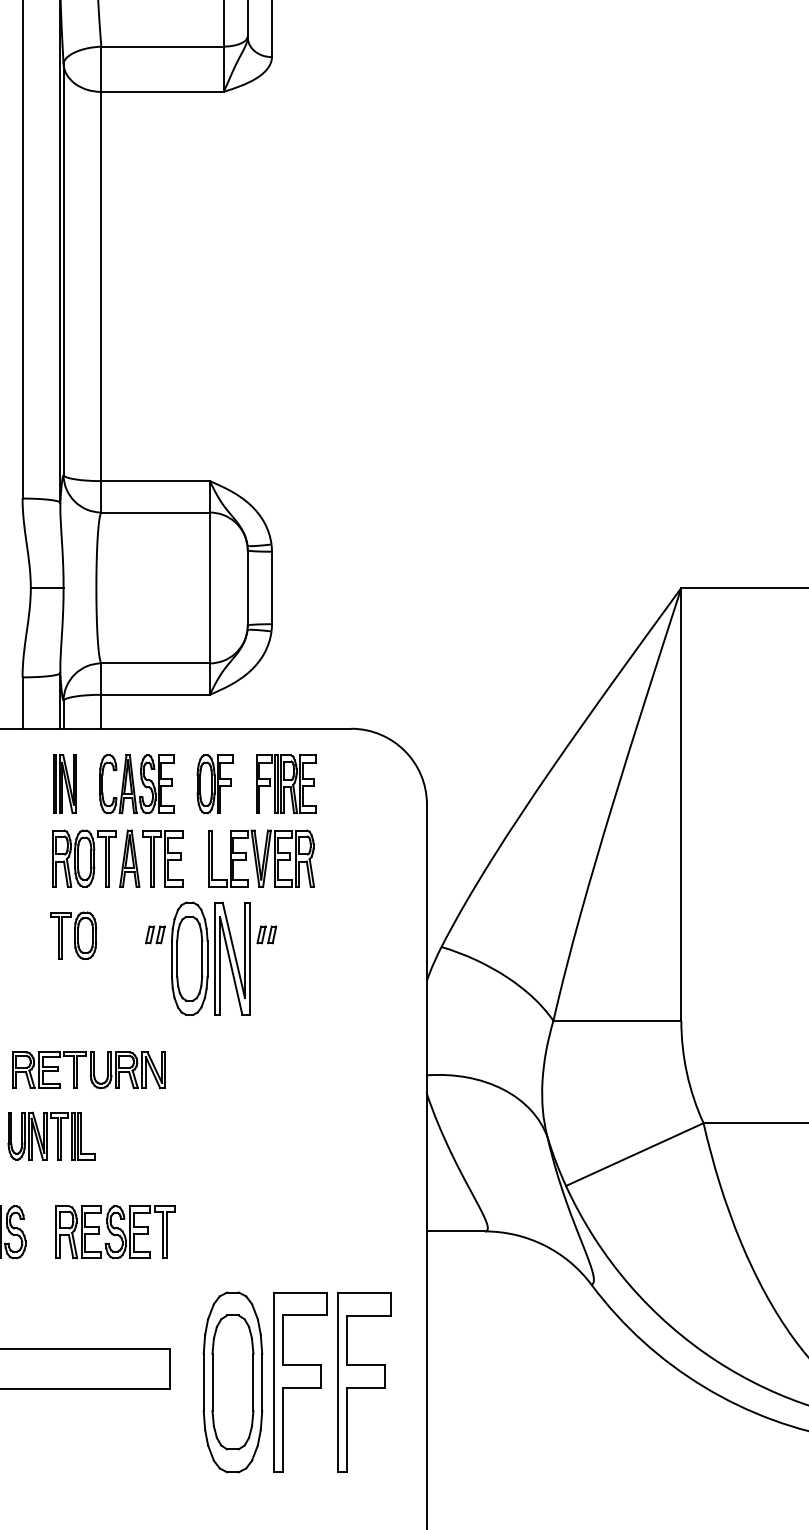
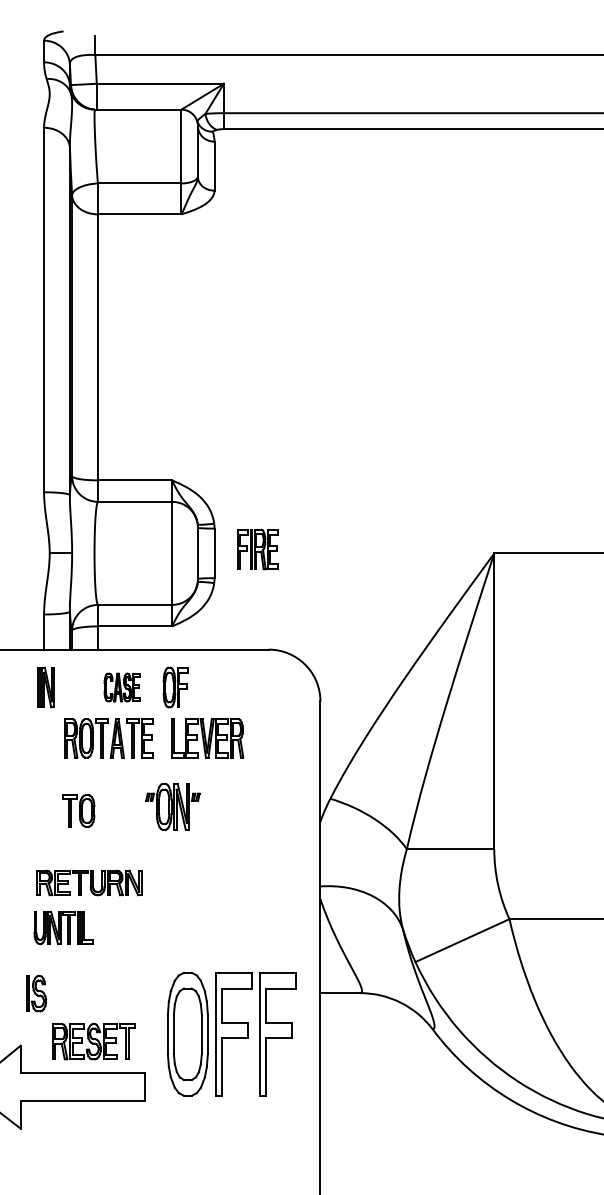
part: (64, 784) -> (45, 687), moved
part: (137, 784) -> (122, 687), size x0.7
part: (285, 784) -> (257, 549), moved
part: (72, 934) -> (78, 810), moved
part: (210, 958) -> (172, 806), size x0.6
part: (115, 1231) -> (93, 1041), moved
part: (296, 1381) -> (231, 1033), moved

